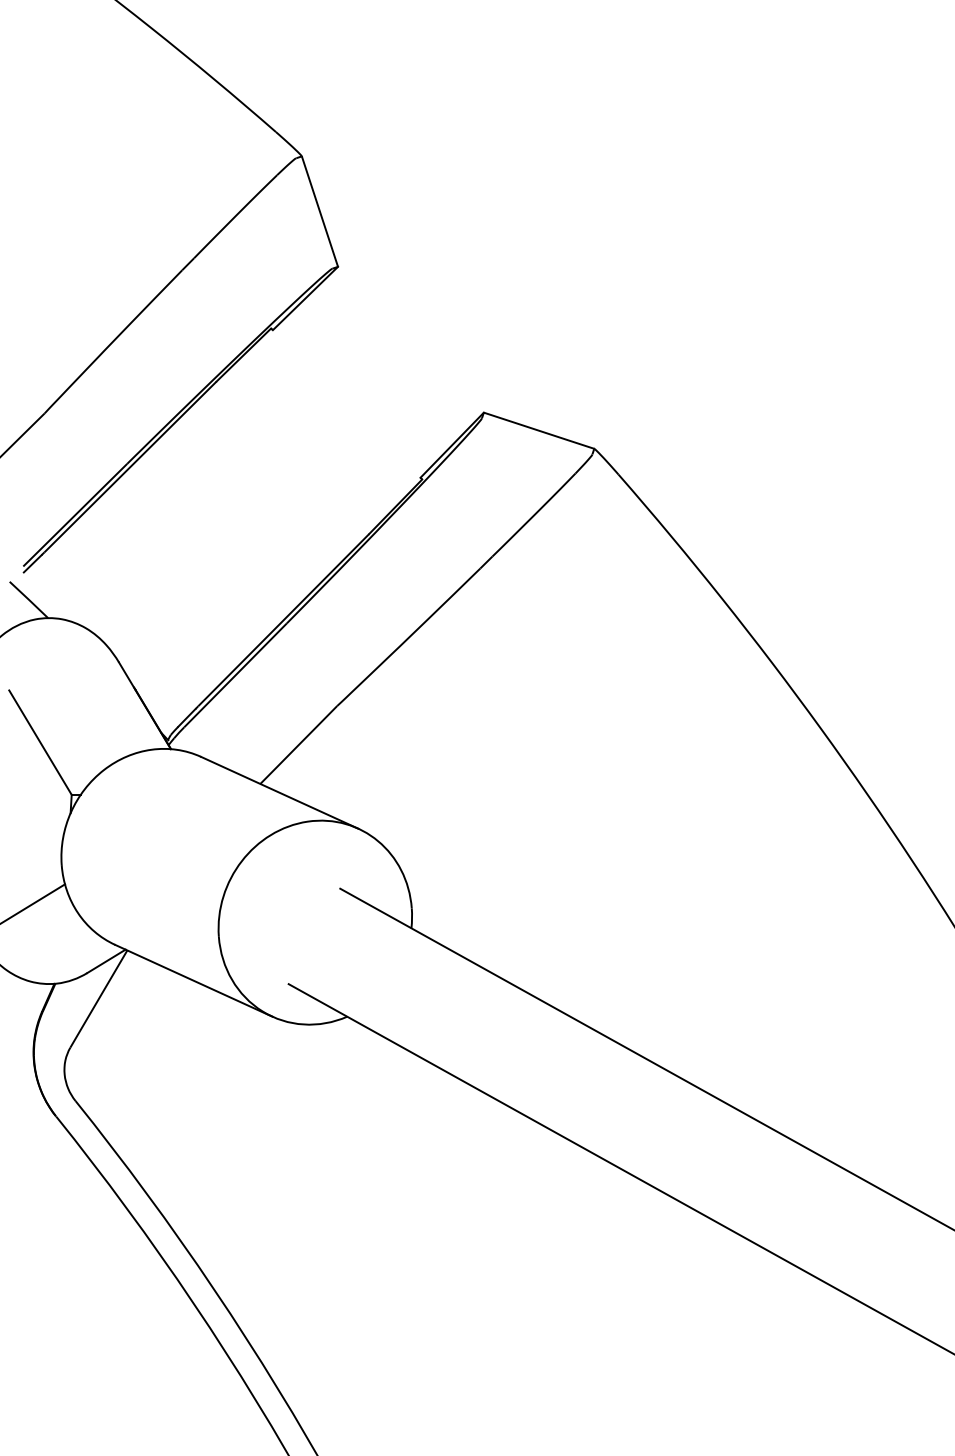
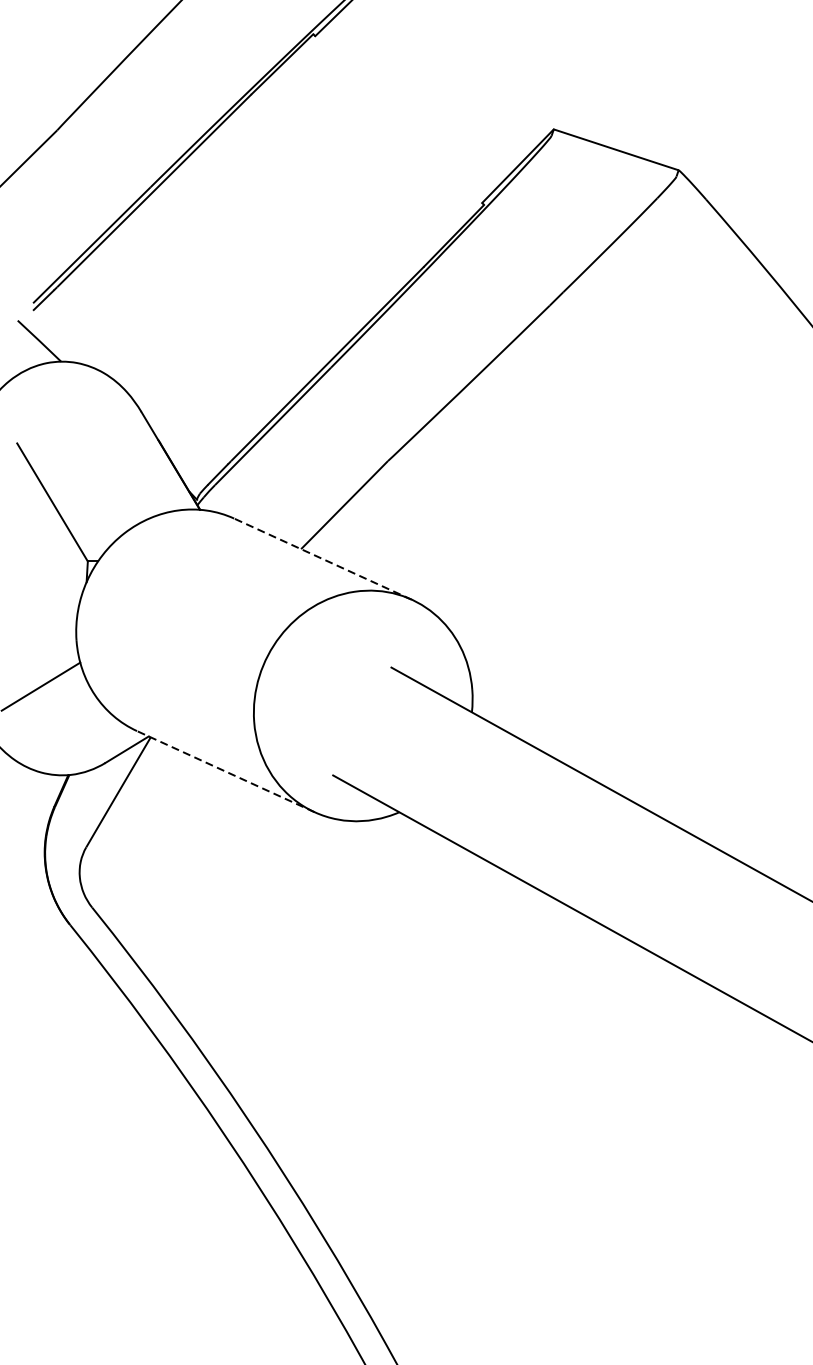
line: (279, 792) -> (322, 558), solid -> dashed
line: (193, 980) -> (225, 771), solid -> dashed

